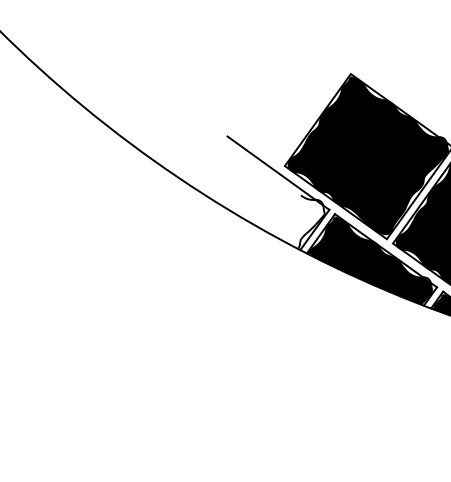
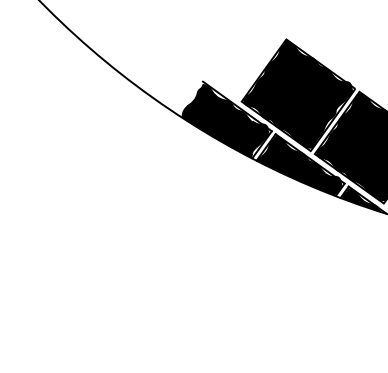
fill: (259, 193) -> (224, 120), added

